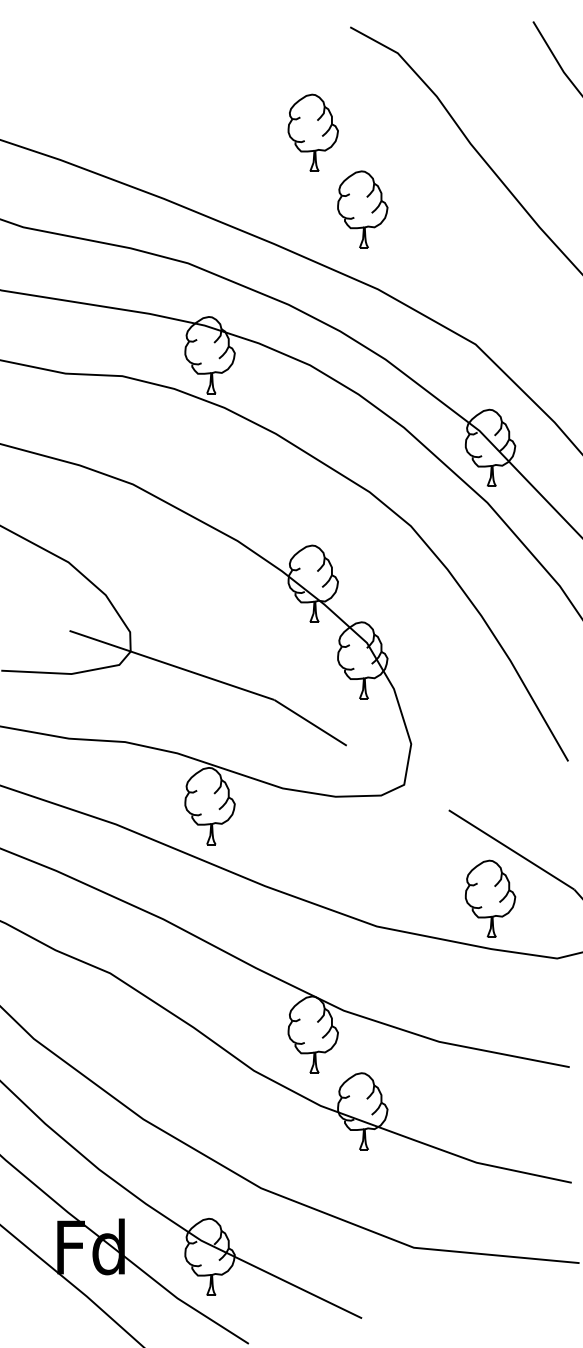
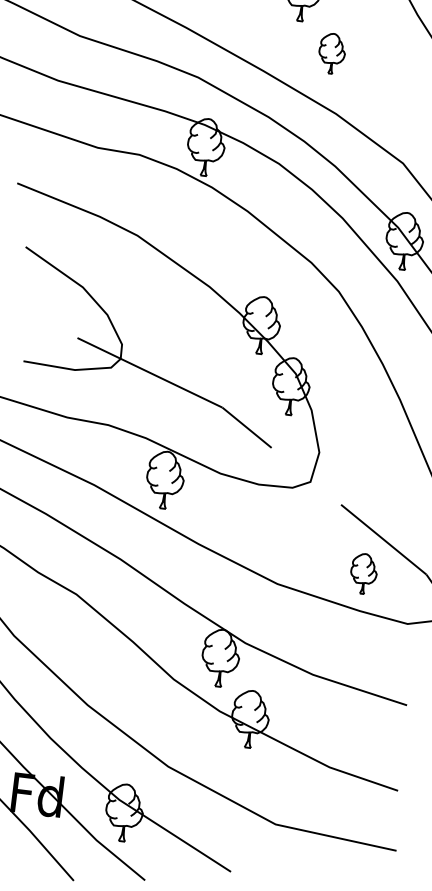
part: (362, 209) -> (331, 53), size x0.7
part: (490, 898) -> (363, 573), size x0.7

